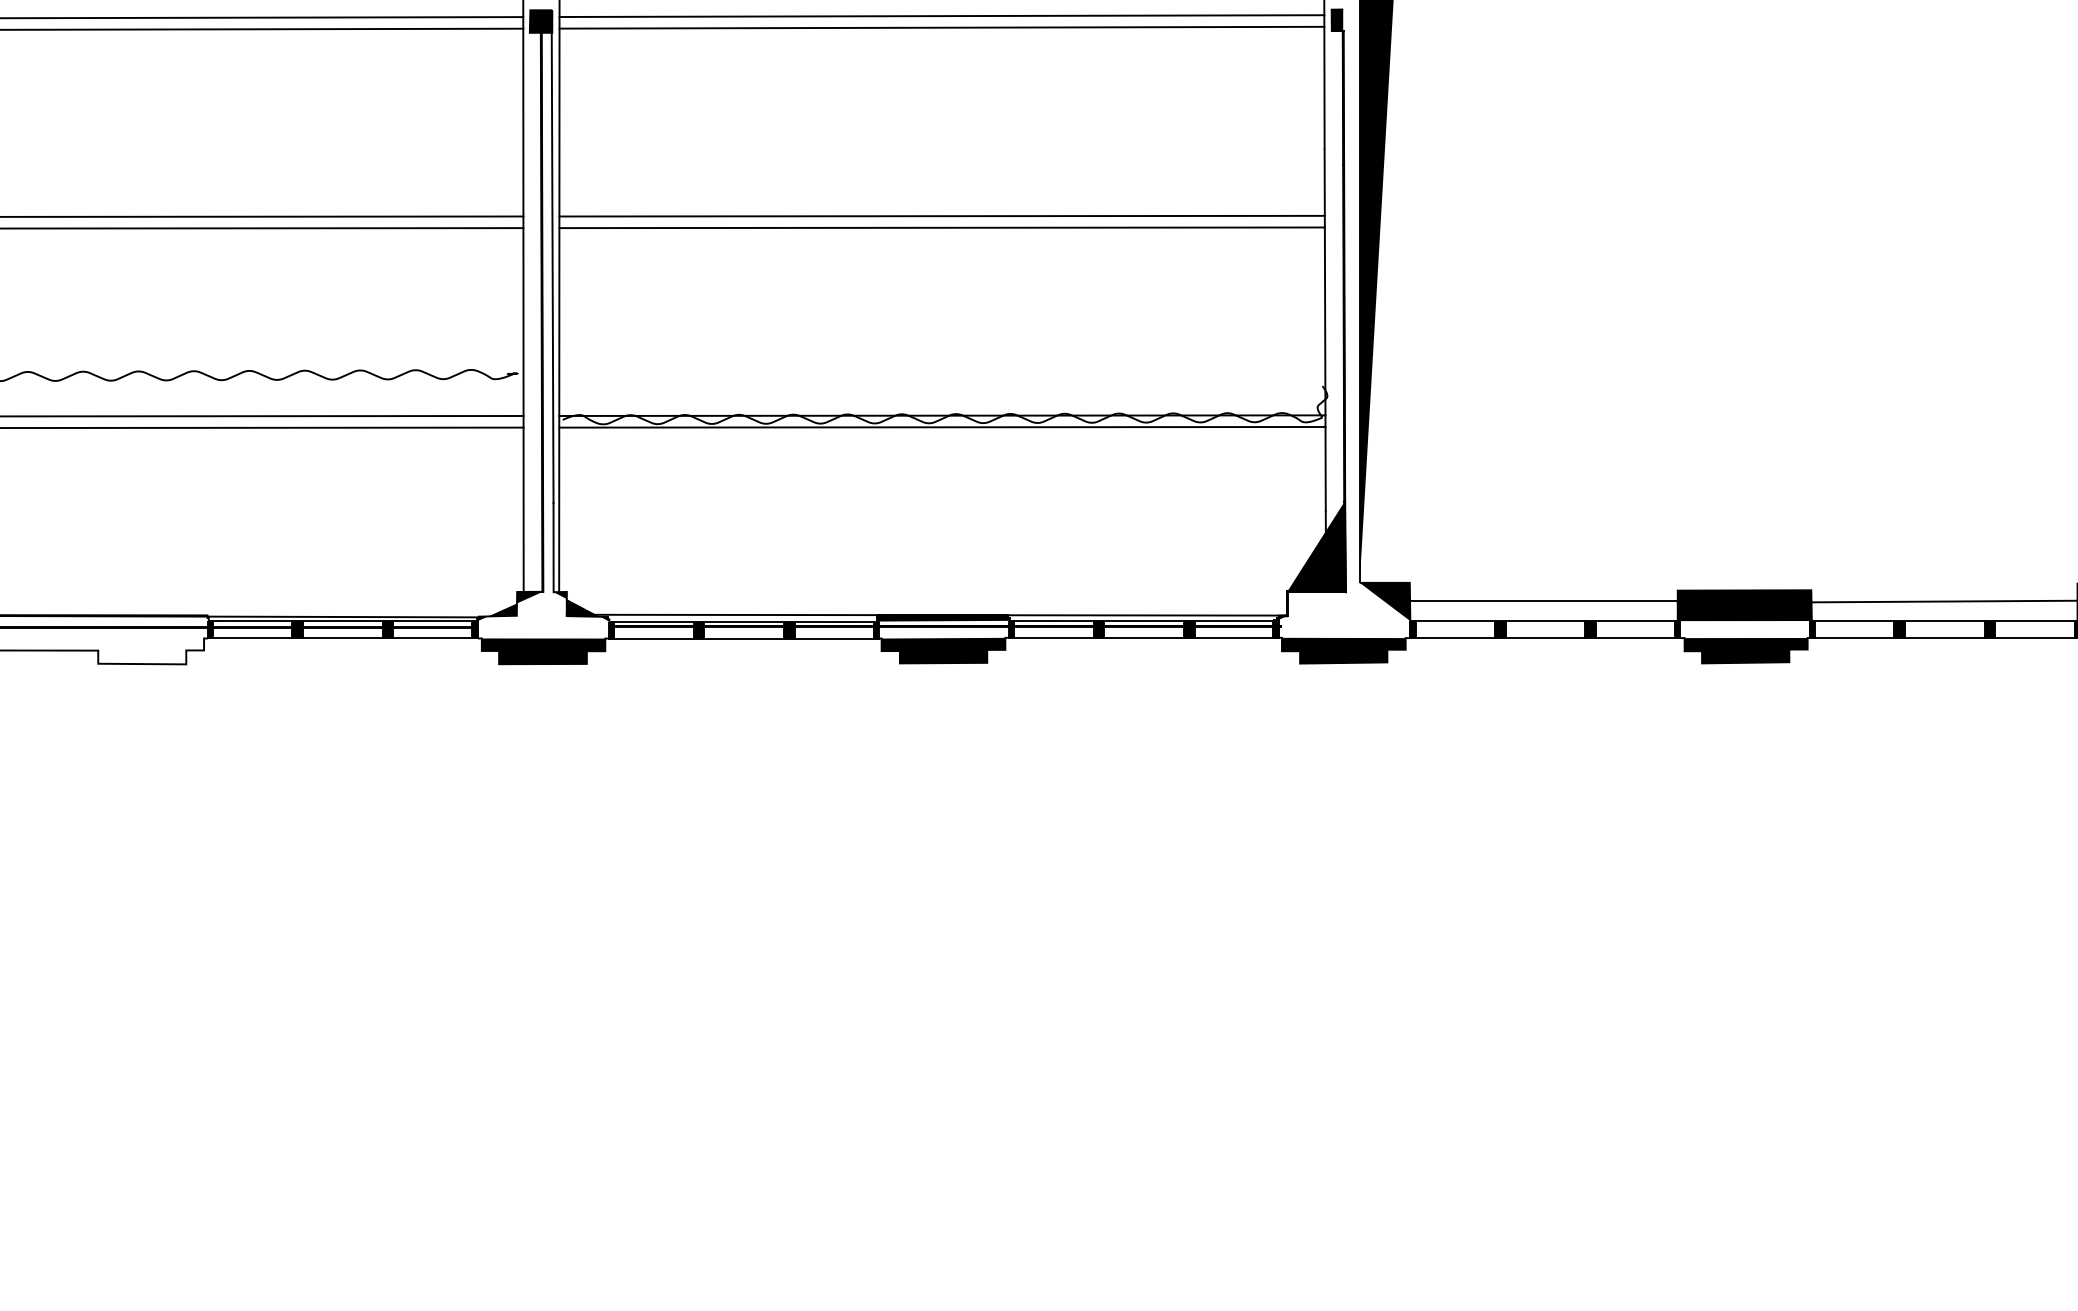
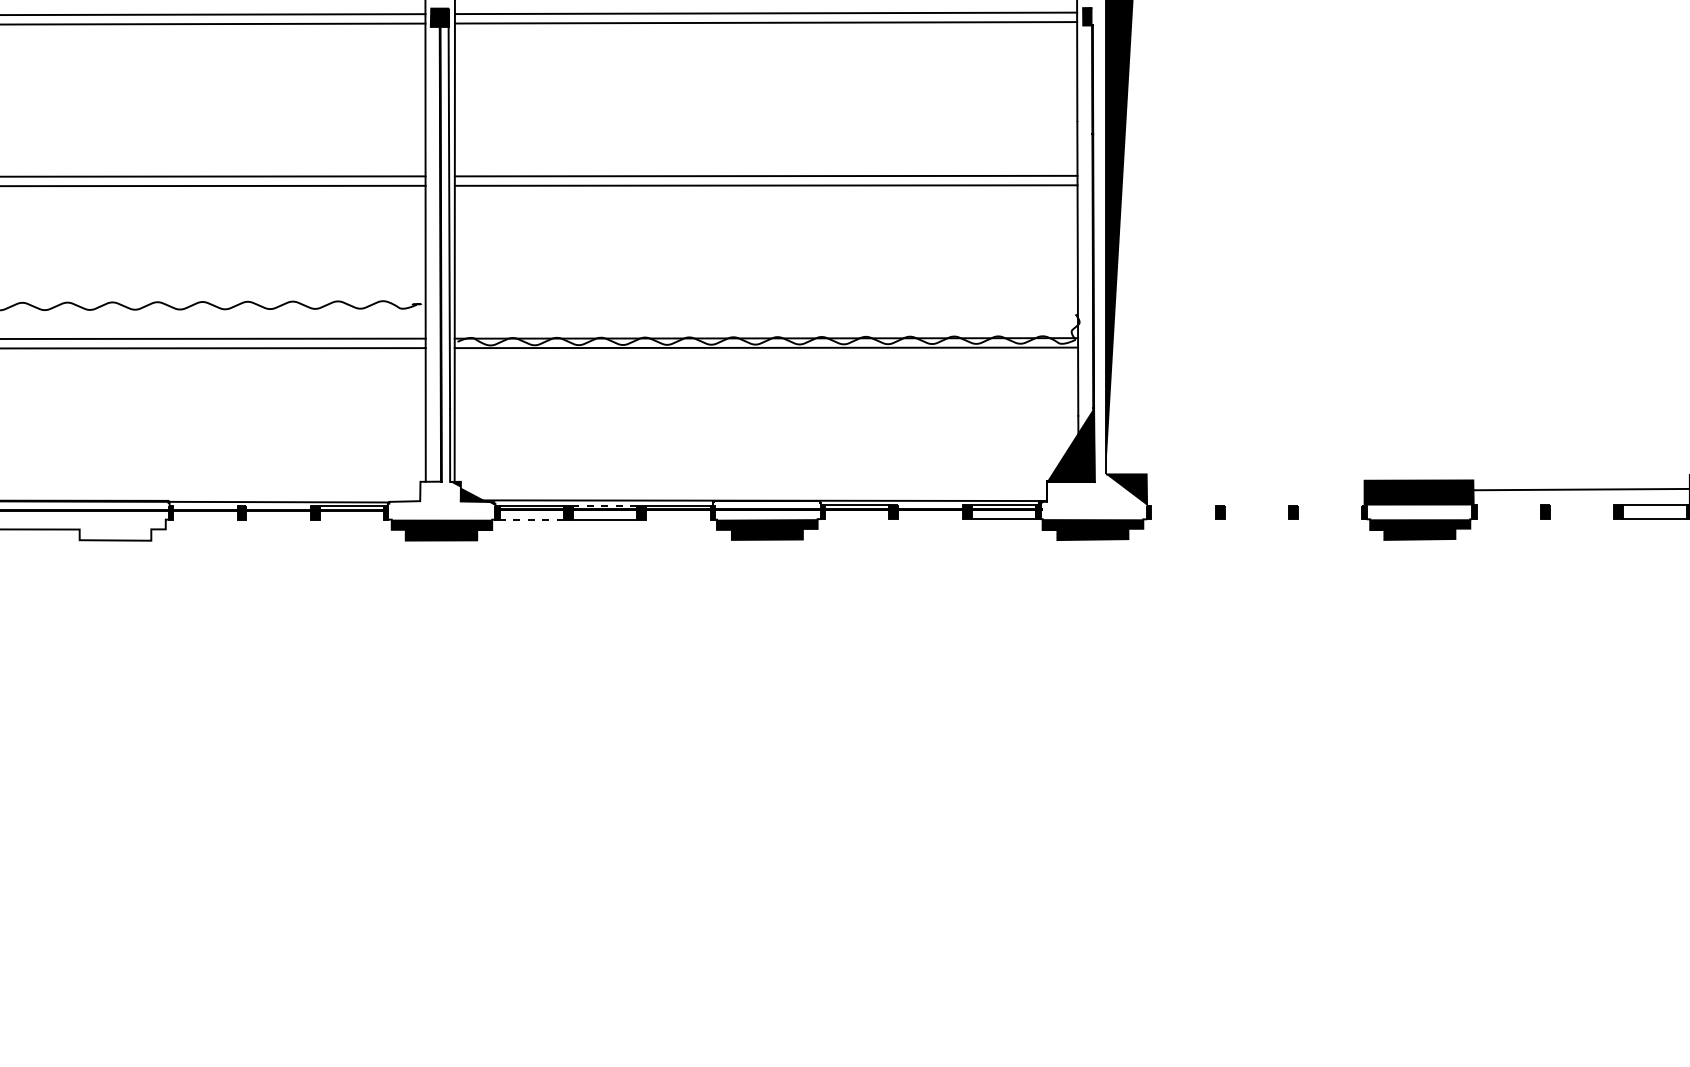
line: (1544, 600) -> (1256, 488), removed
fill: (509, 606) -> (414, 493), removed
fill: (942, 618) -> (766, 503), removed
line: (1143, 620) -> (930, 505), removed
line: (252, 621) -> (205, 505), removed
line: (342, 621) -> (278, 505), removed
line: (744, 621) -> (605, 505), solid -> dashed
line: (1454, 621) -> (1183, 505), removed
line: (1545, 621) -> (1257, 505), removed
line: (1634, 621) -> (1329, 505), removed
line: (1854, 621) -> (1508, 505), removed
line: (1944, 621) -> (1581, 505), removed
line: (1053, 637) -> (856, 518), removed
line: (1143, 637) -> (930, 518), removed
line: (252, 638) -> (205, 519), removed
line: (342, 638) -> (278, 519), removed
line: (432, 638) -> (351, 519), removed
line: (654, 638) -> (532, 519), solid -> dashed
line: (833, 638) -> (677, 519), removed
line: (1454, 638) -> (1183, 519), removed
line: (1545, 638) -> (1257, 519), removed
line: (1634, 638) -> (1329, 519), removed
line: (1854, 638) -> (1508, 519), removed
line: (1944, 638) -> (1581, 519), removed

